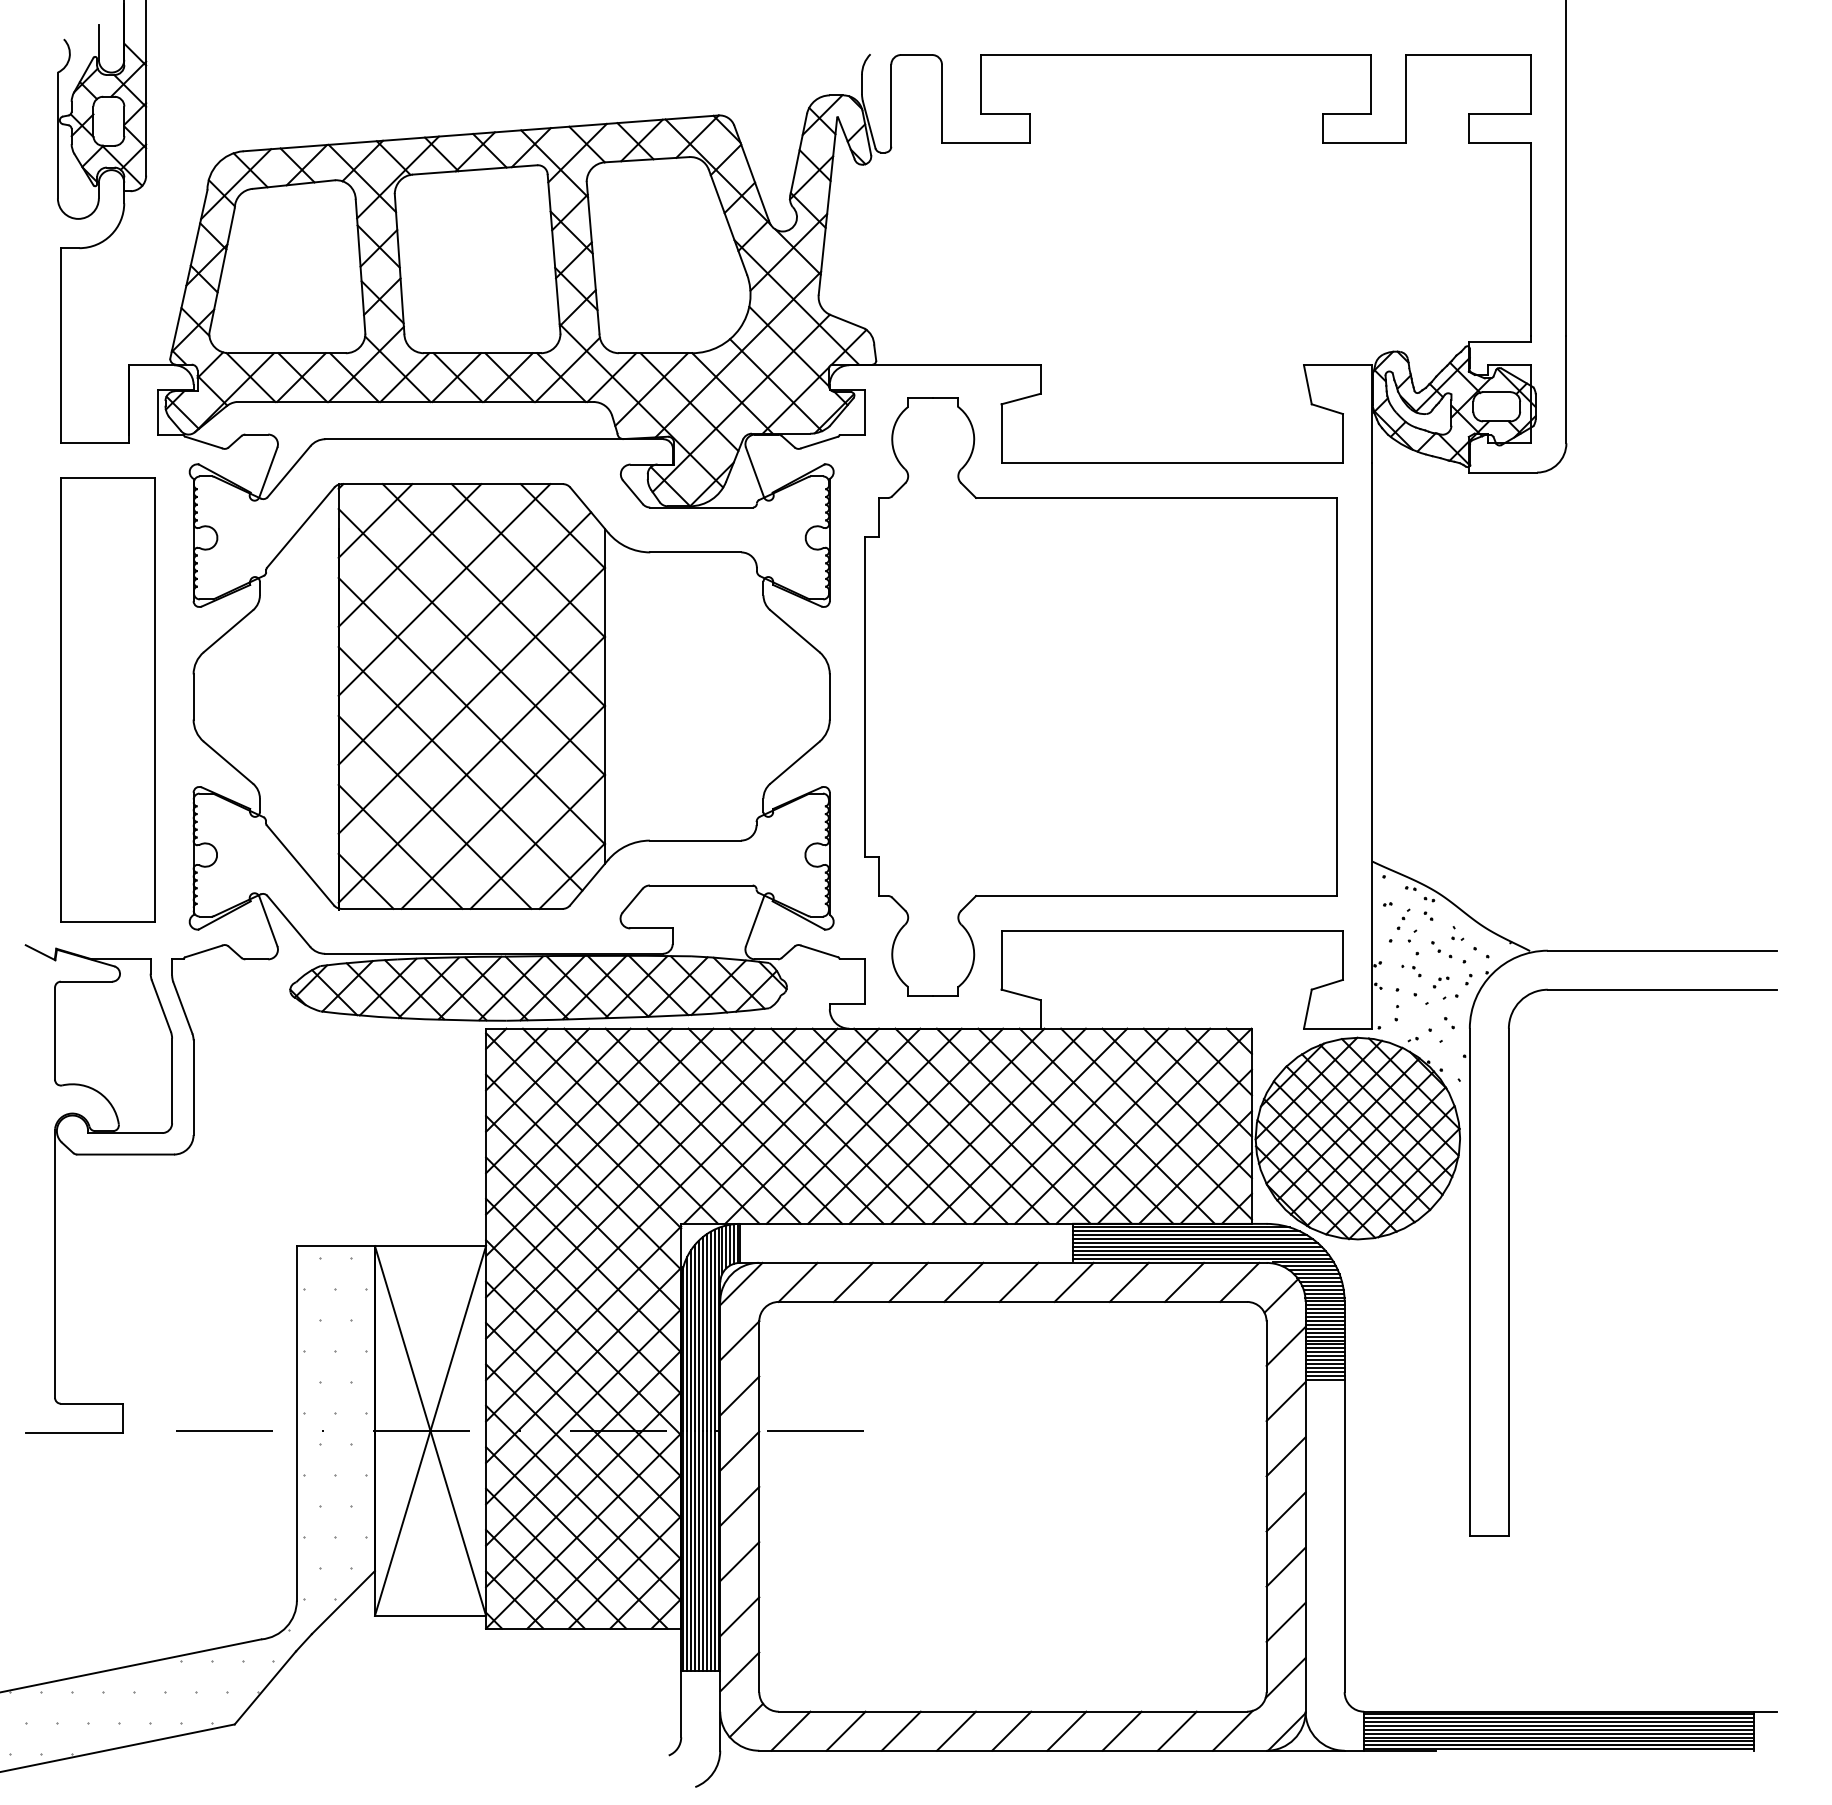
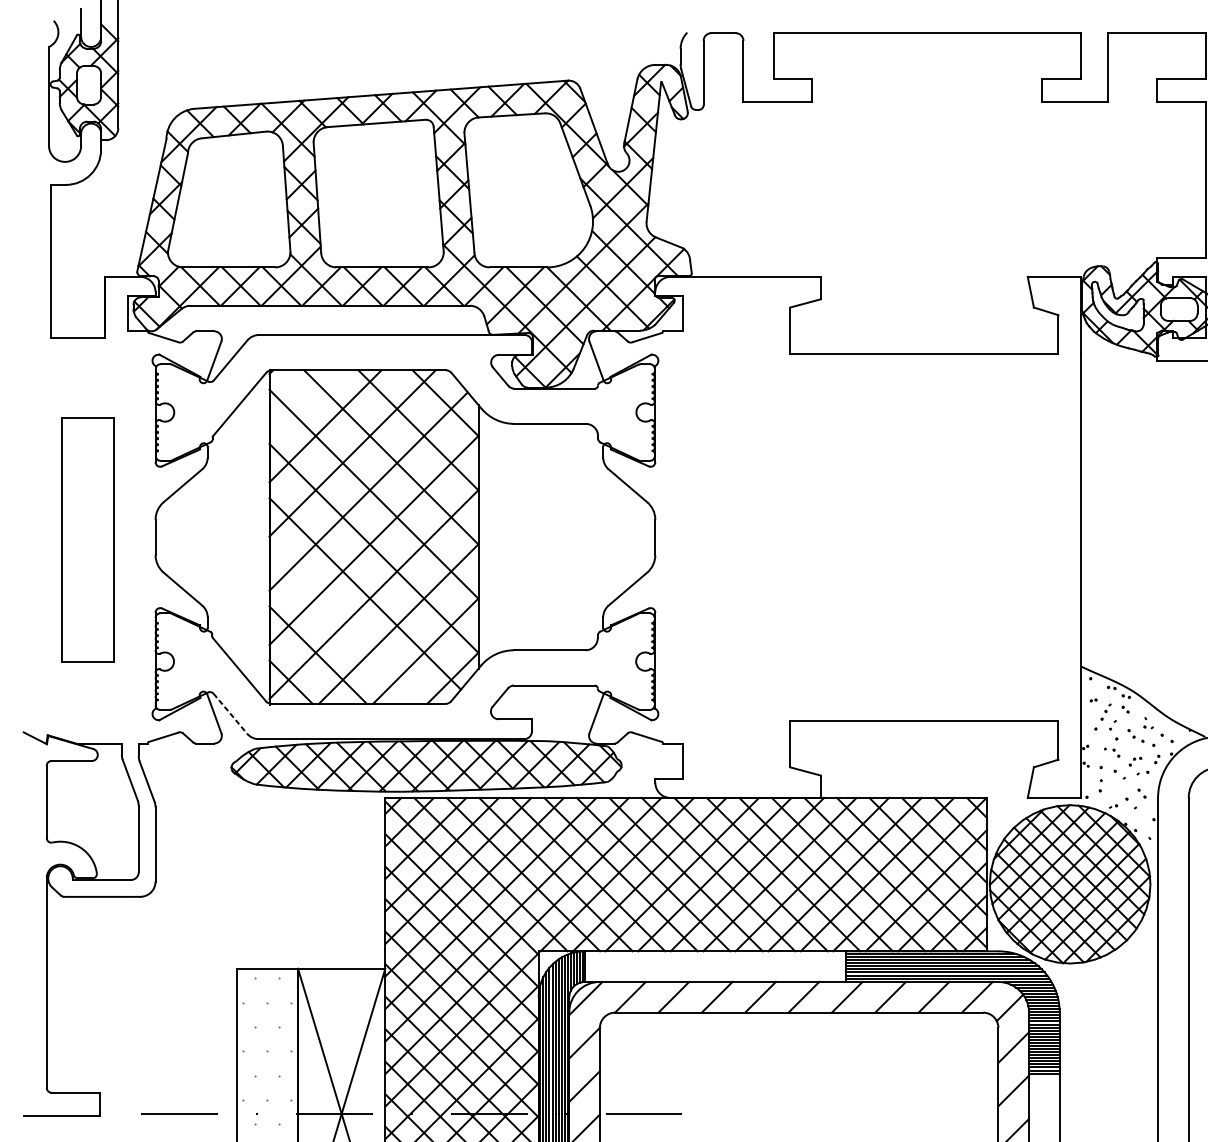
line: (375, 520) -> (298, 398), removed
part: (1100, 696) -> (867, 537), removed
part: (107, 699) -> (87, 539), size x0.7
line: (434, 811) -> (344, 627), removed
line: (289, 921) -> (230, 713), solid -> dashed

